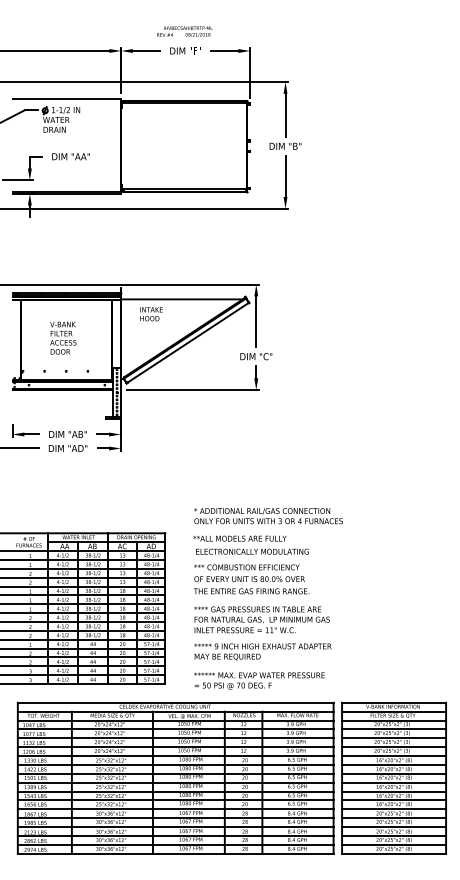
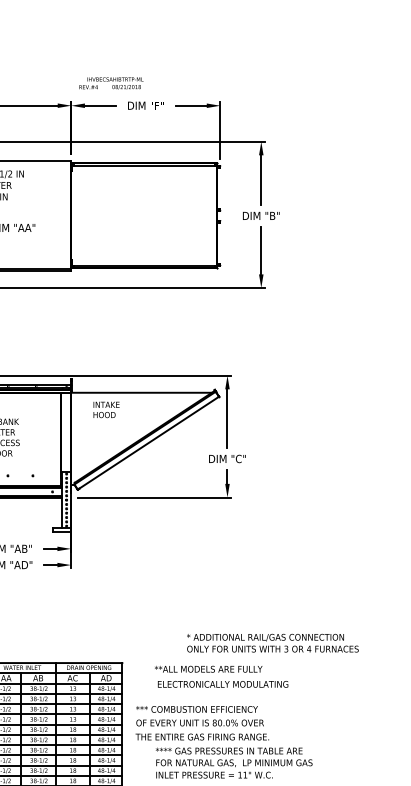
text: (184, 31) -> (111, 83), moved
text: (268, 516) -> (272, 643), moved
text: (251, 579) -> (202, 723), moved

